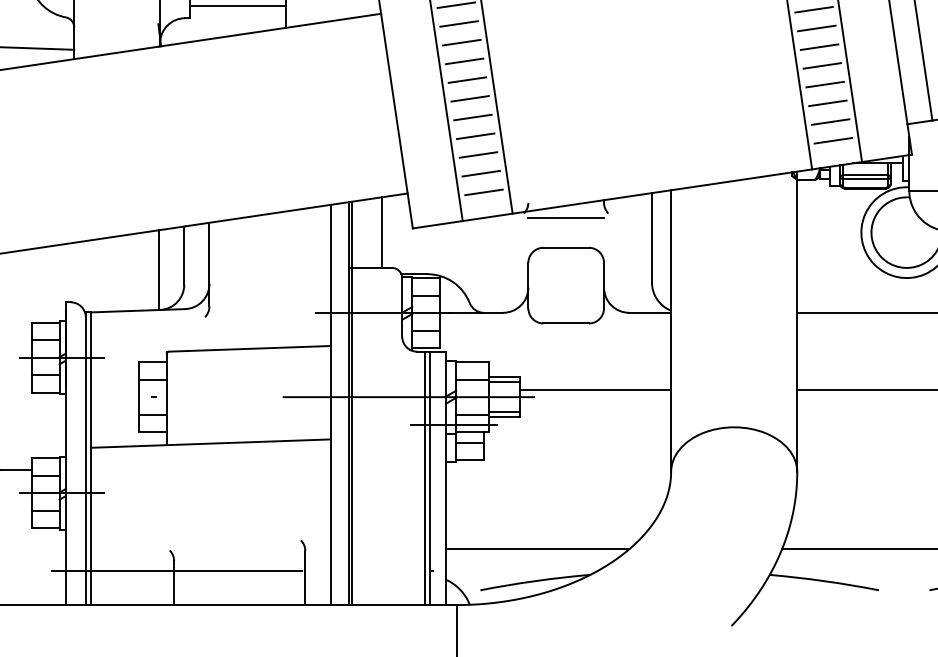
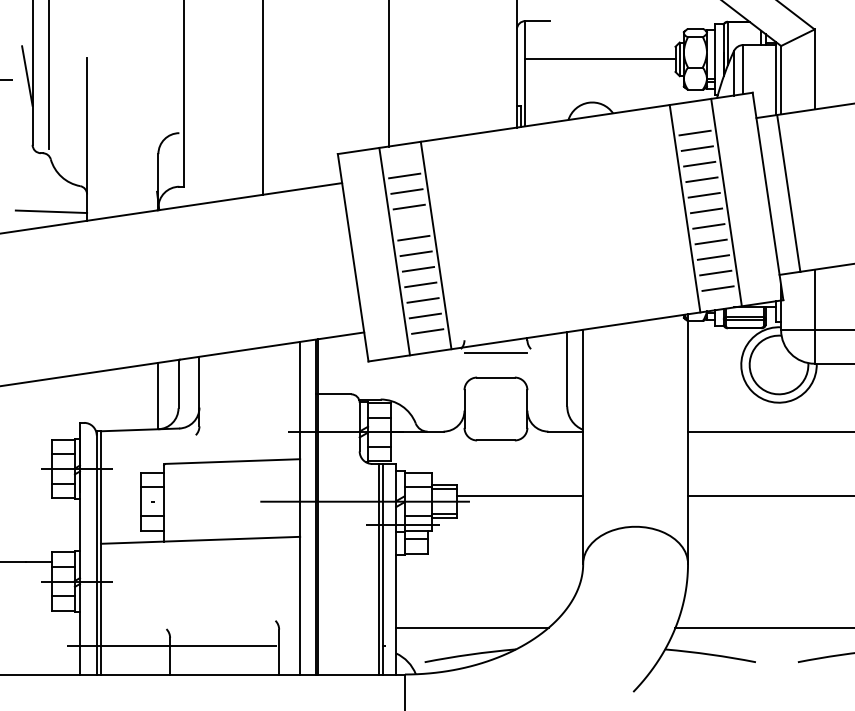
line: (238, 5) -> (223, 176), removed
line: (464, 61) -> (411, 222), removed
line: (381, 232) -> (342, 364), removed

